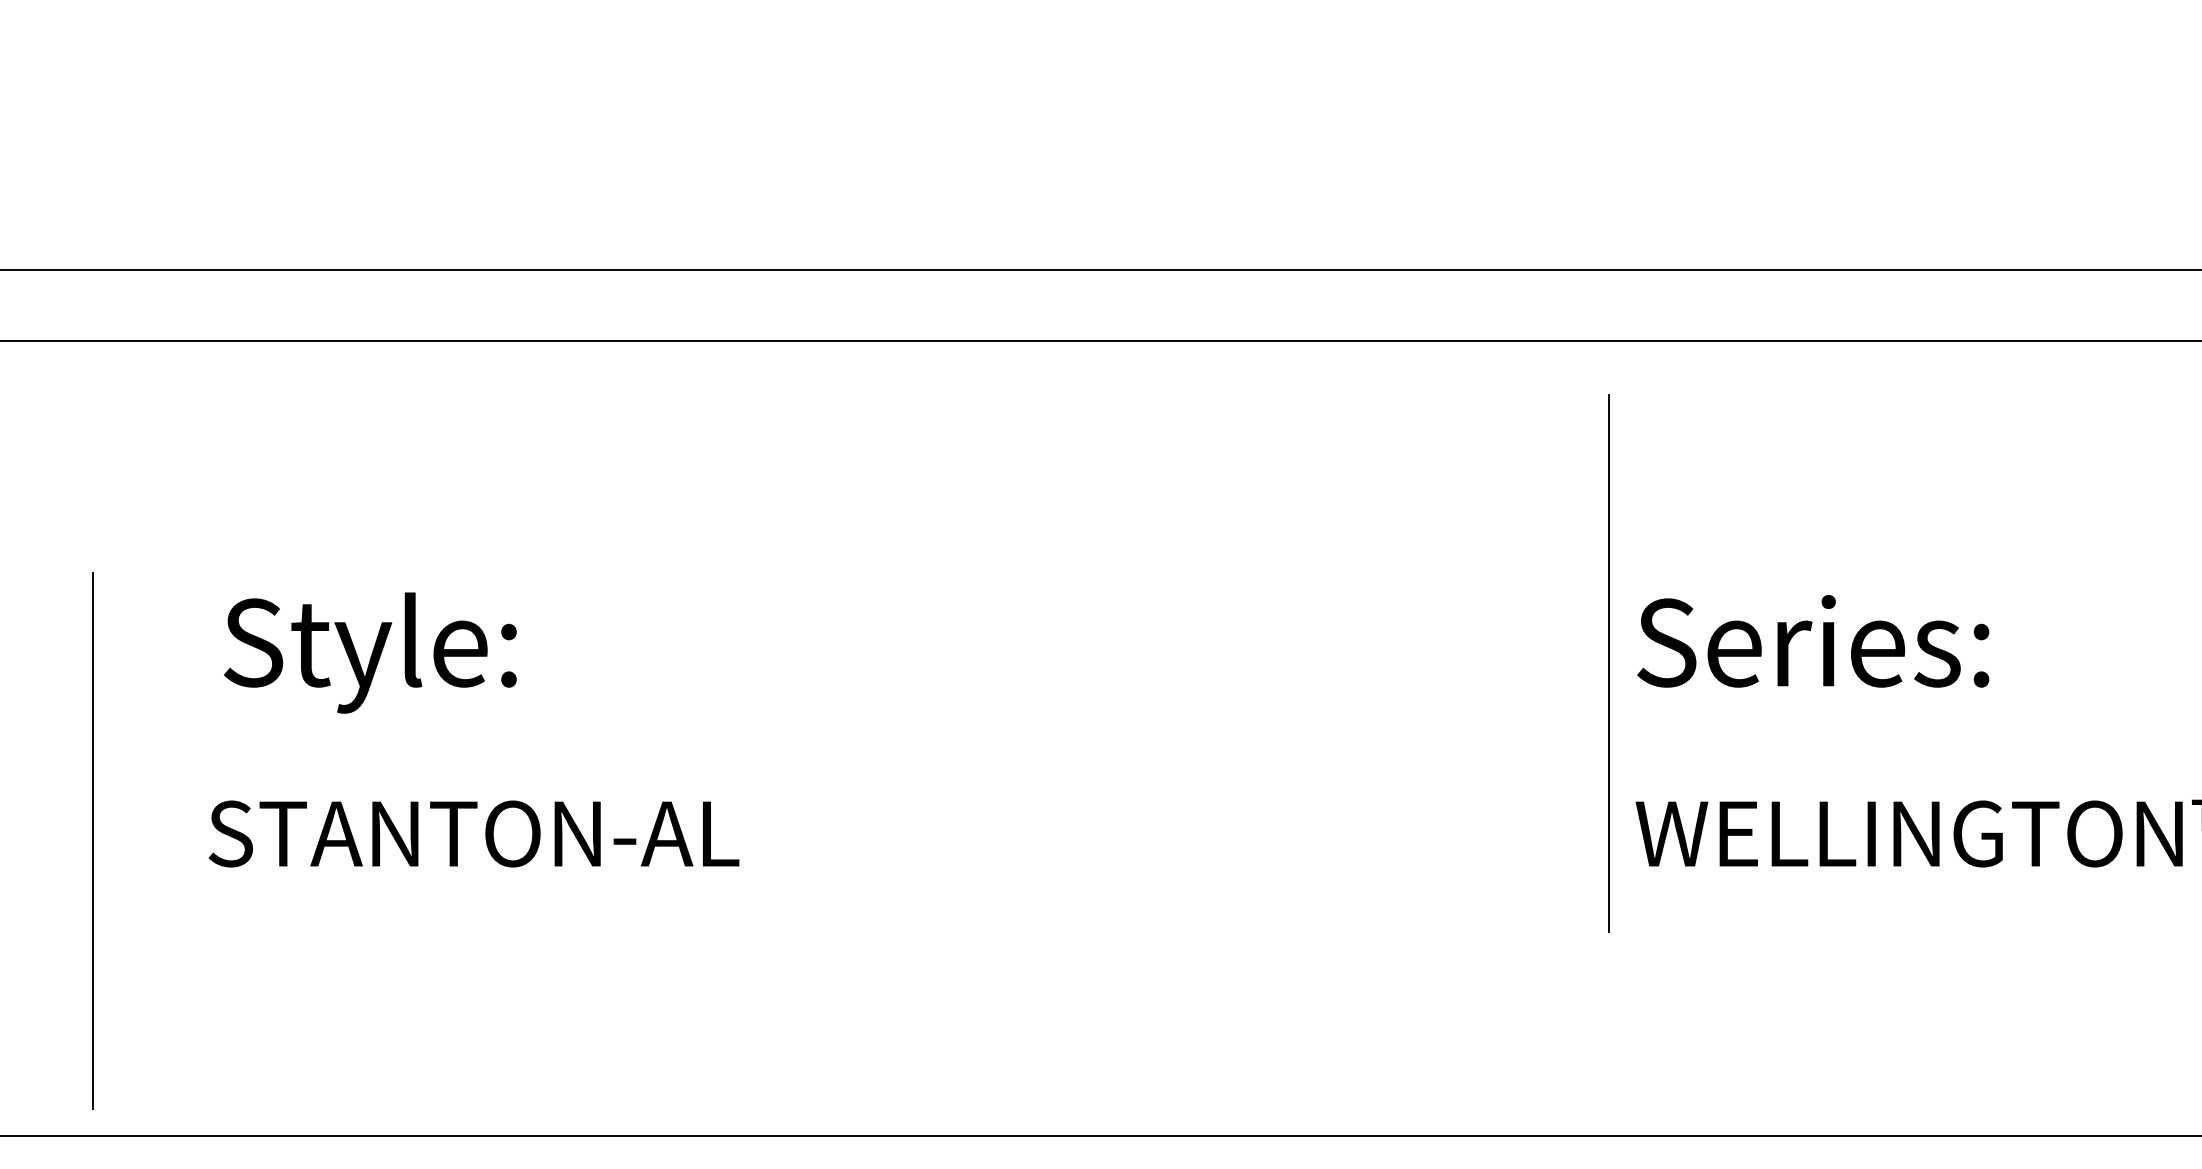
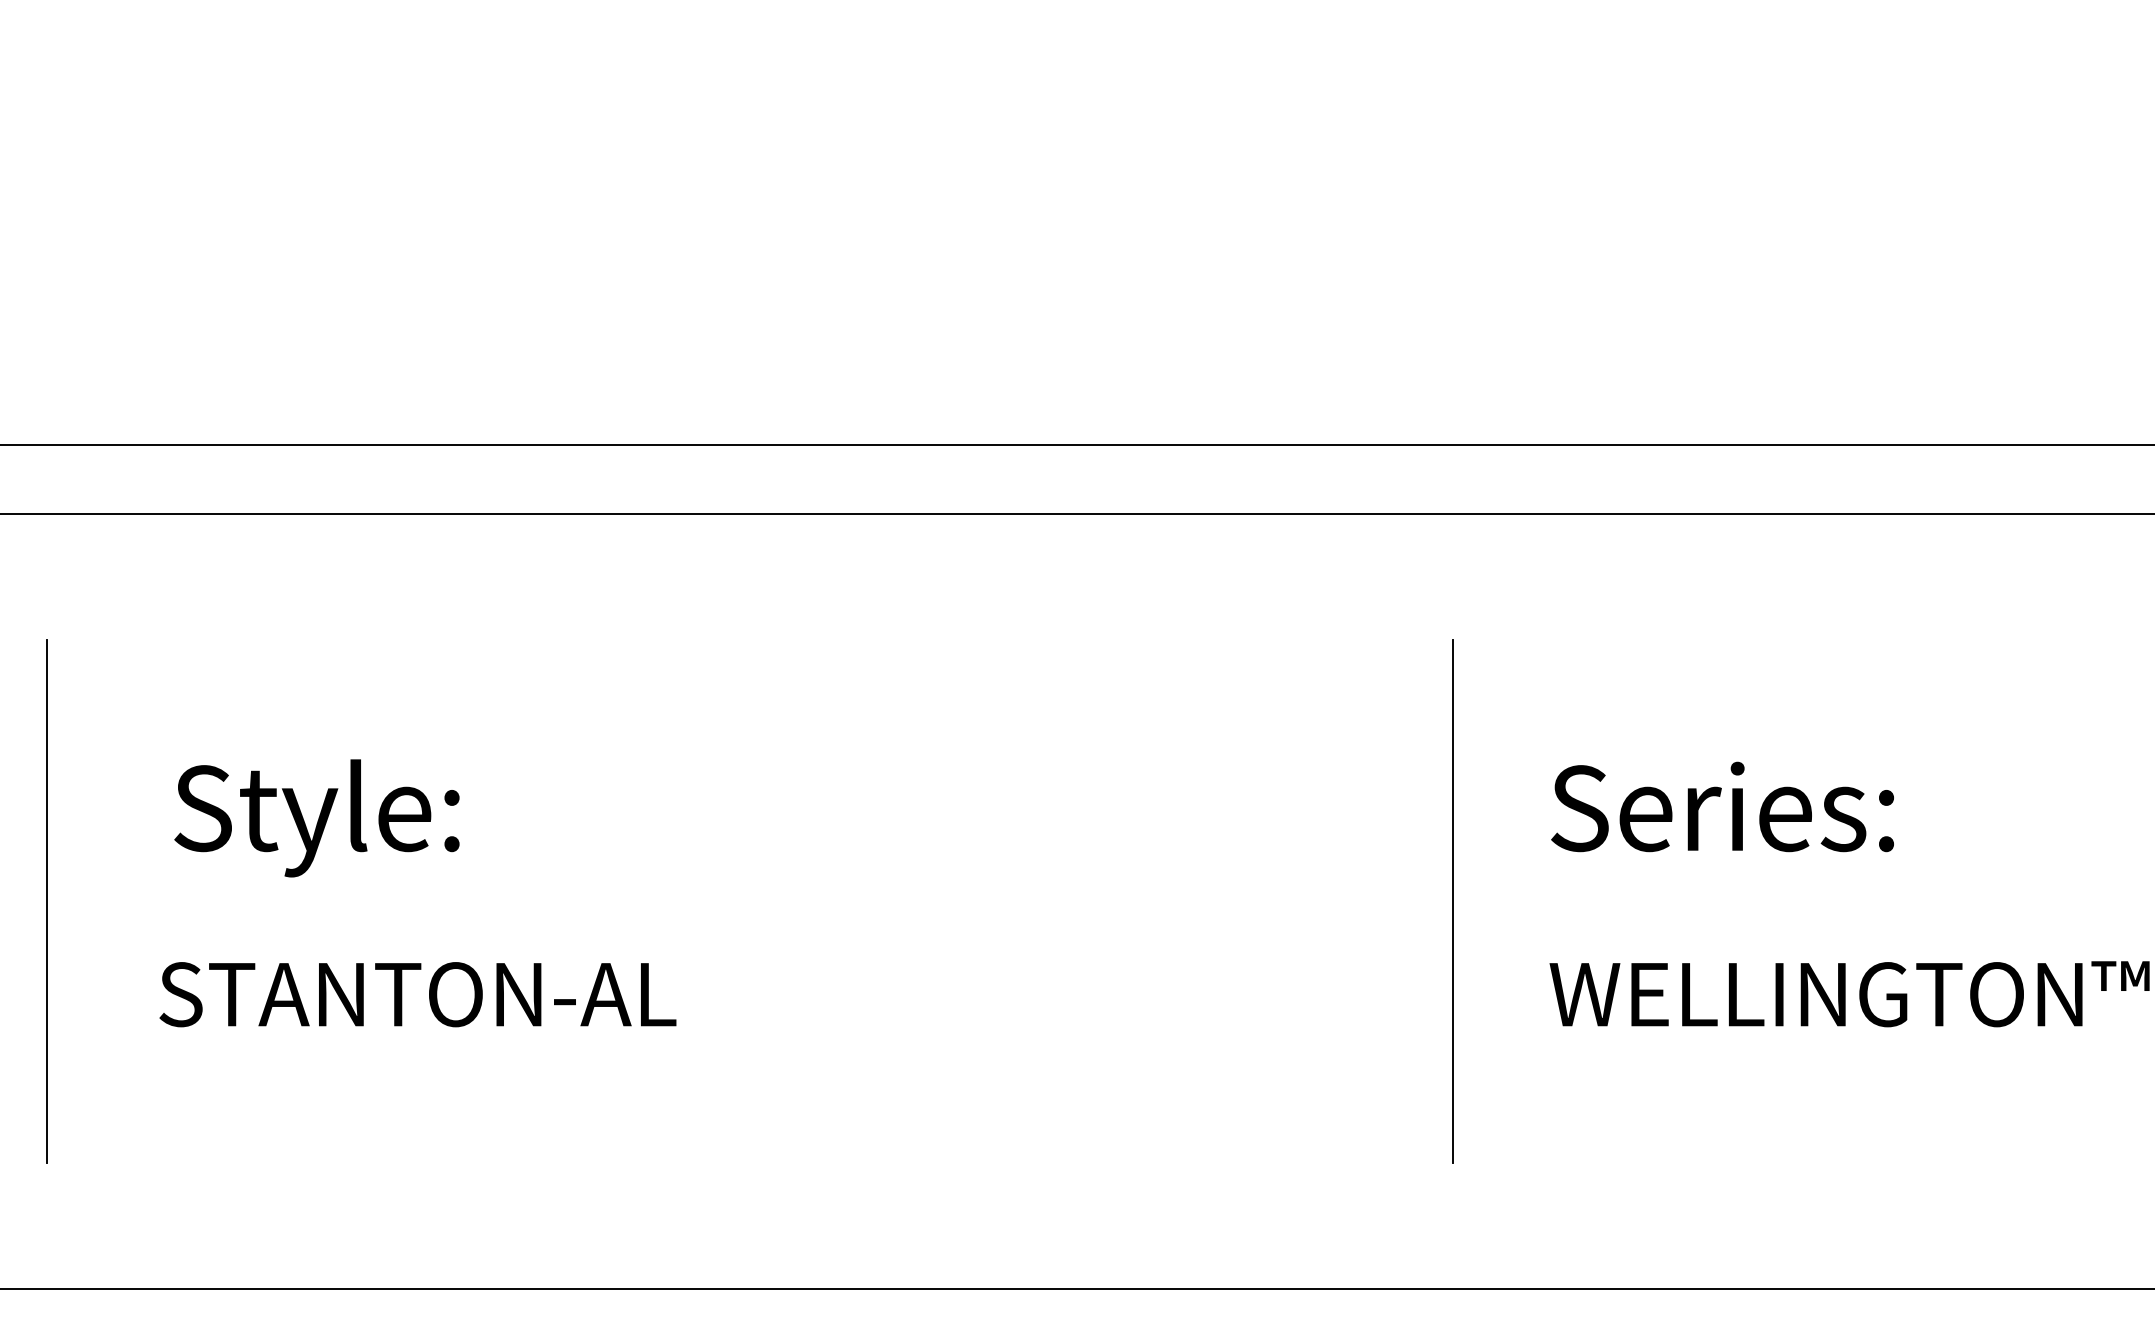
line: (1607, 663) -> (1452, 901), moved
line: (92, 841) -> (46, 901), moved

